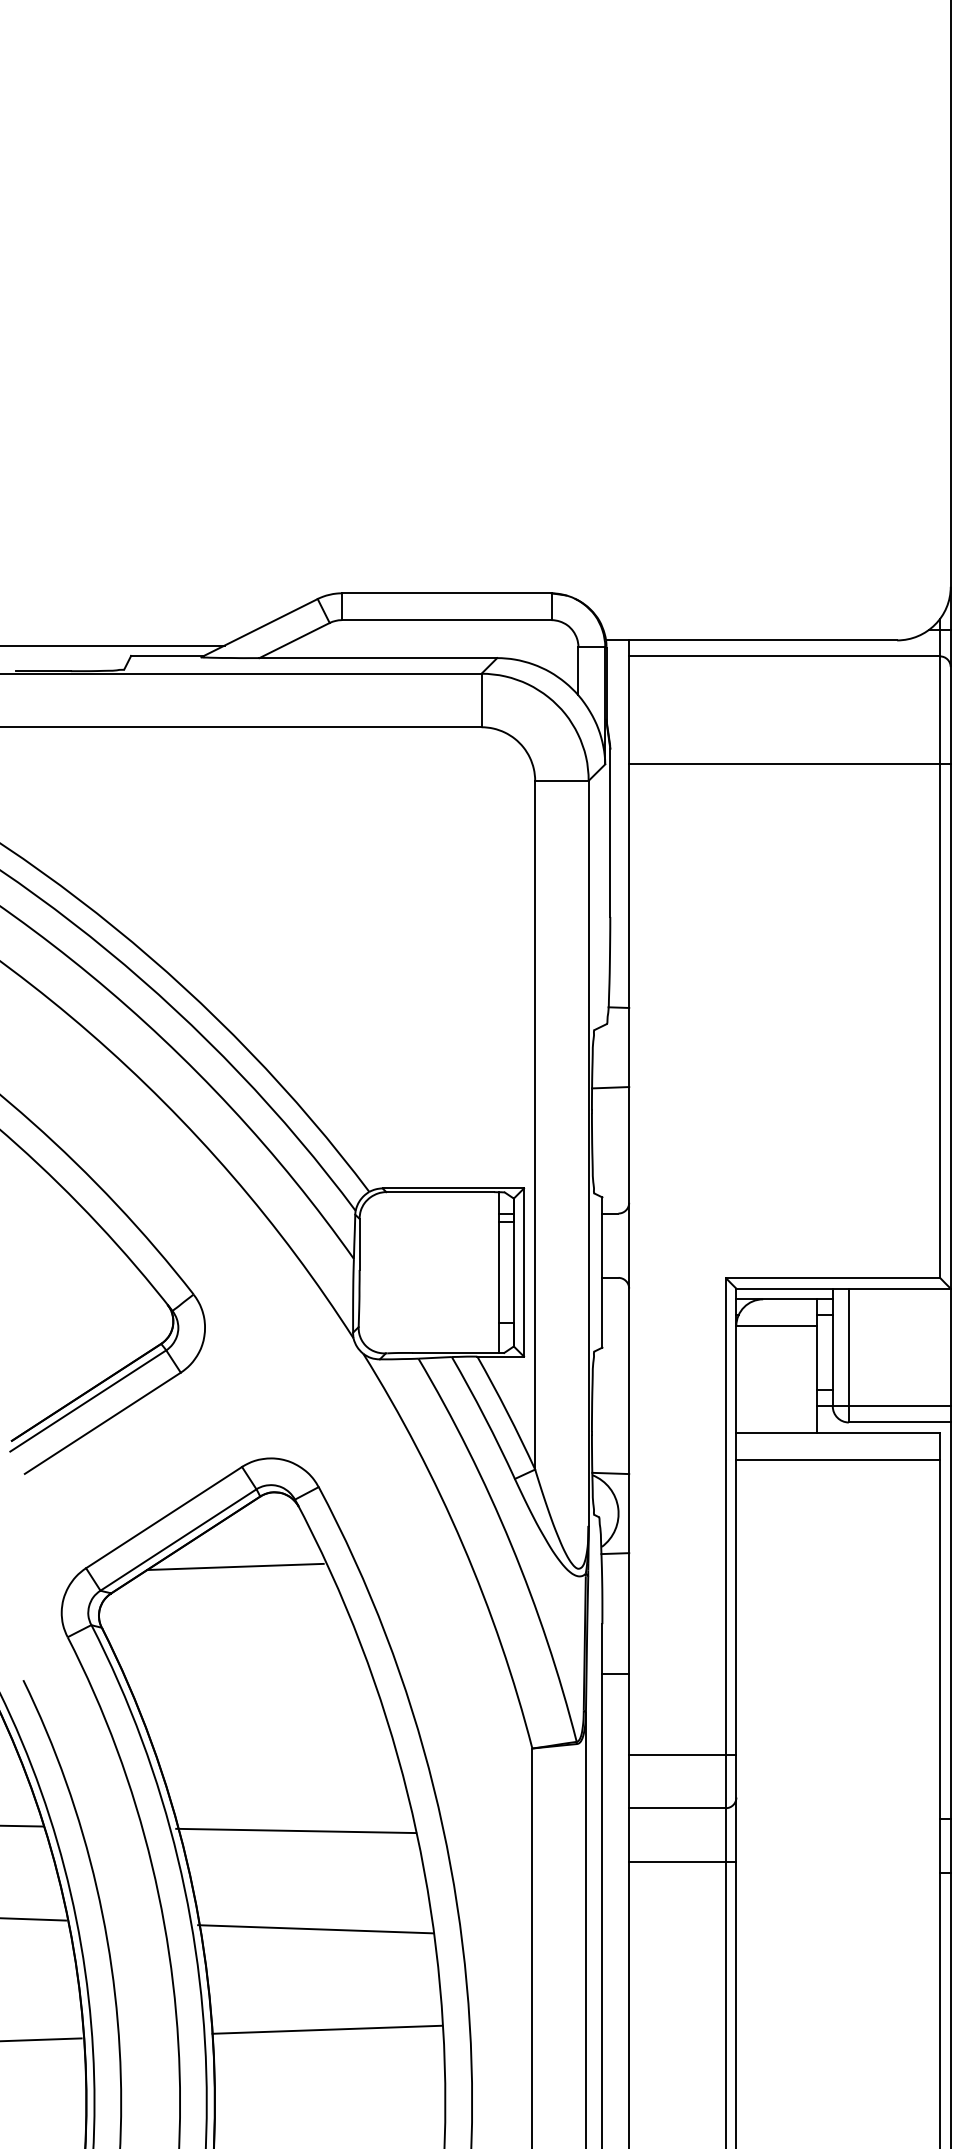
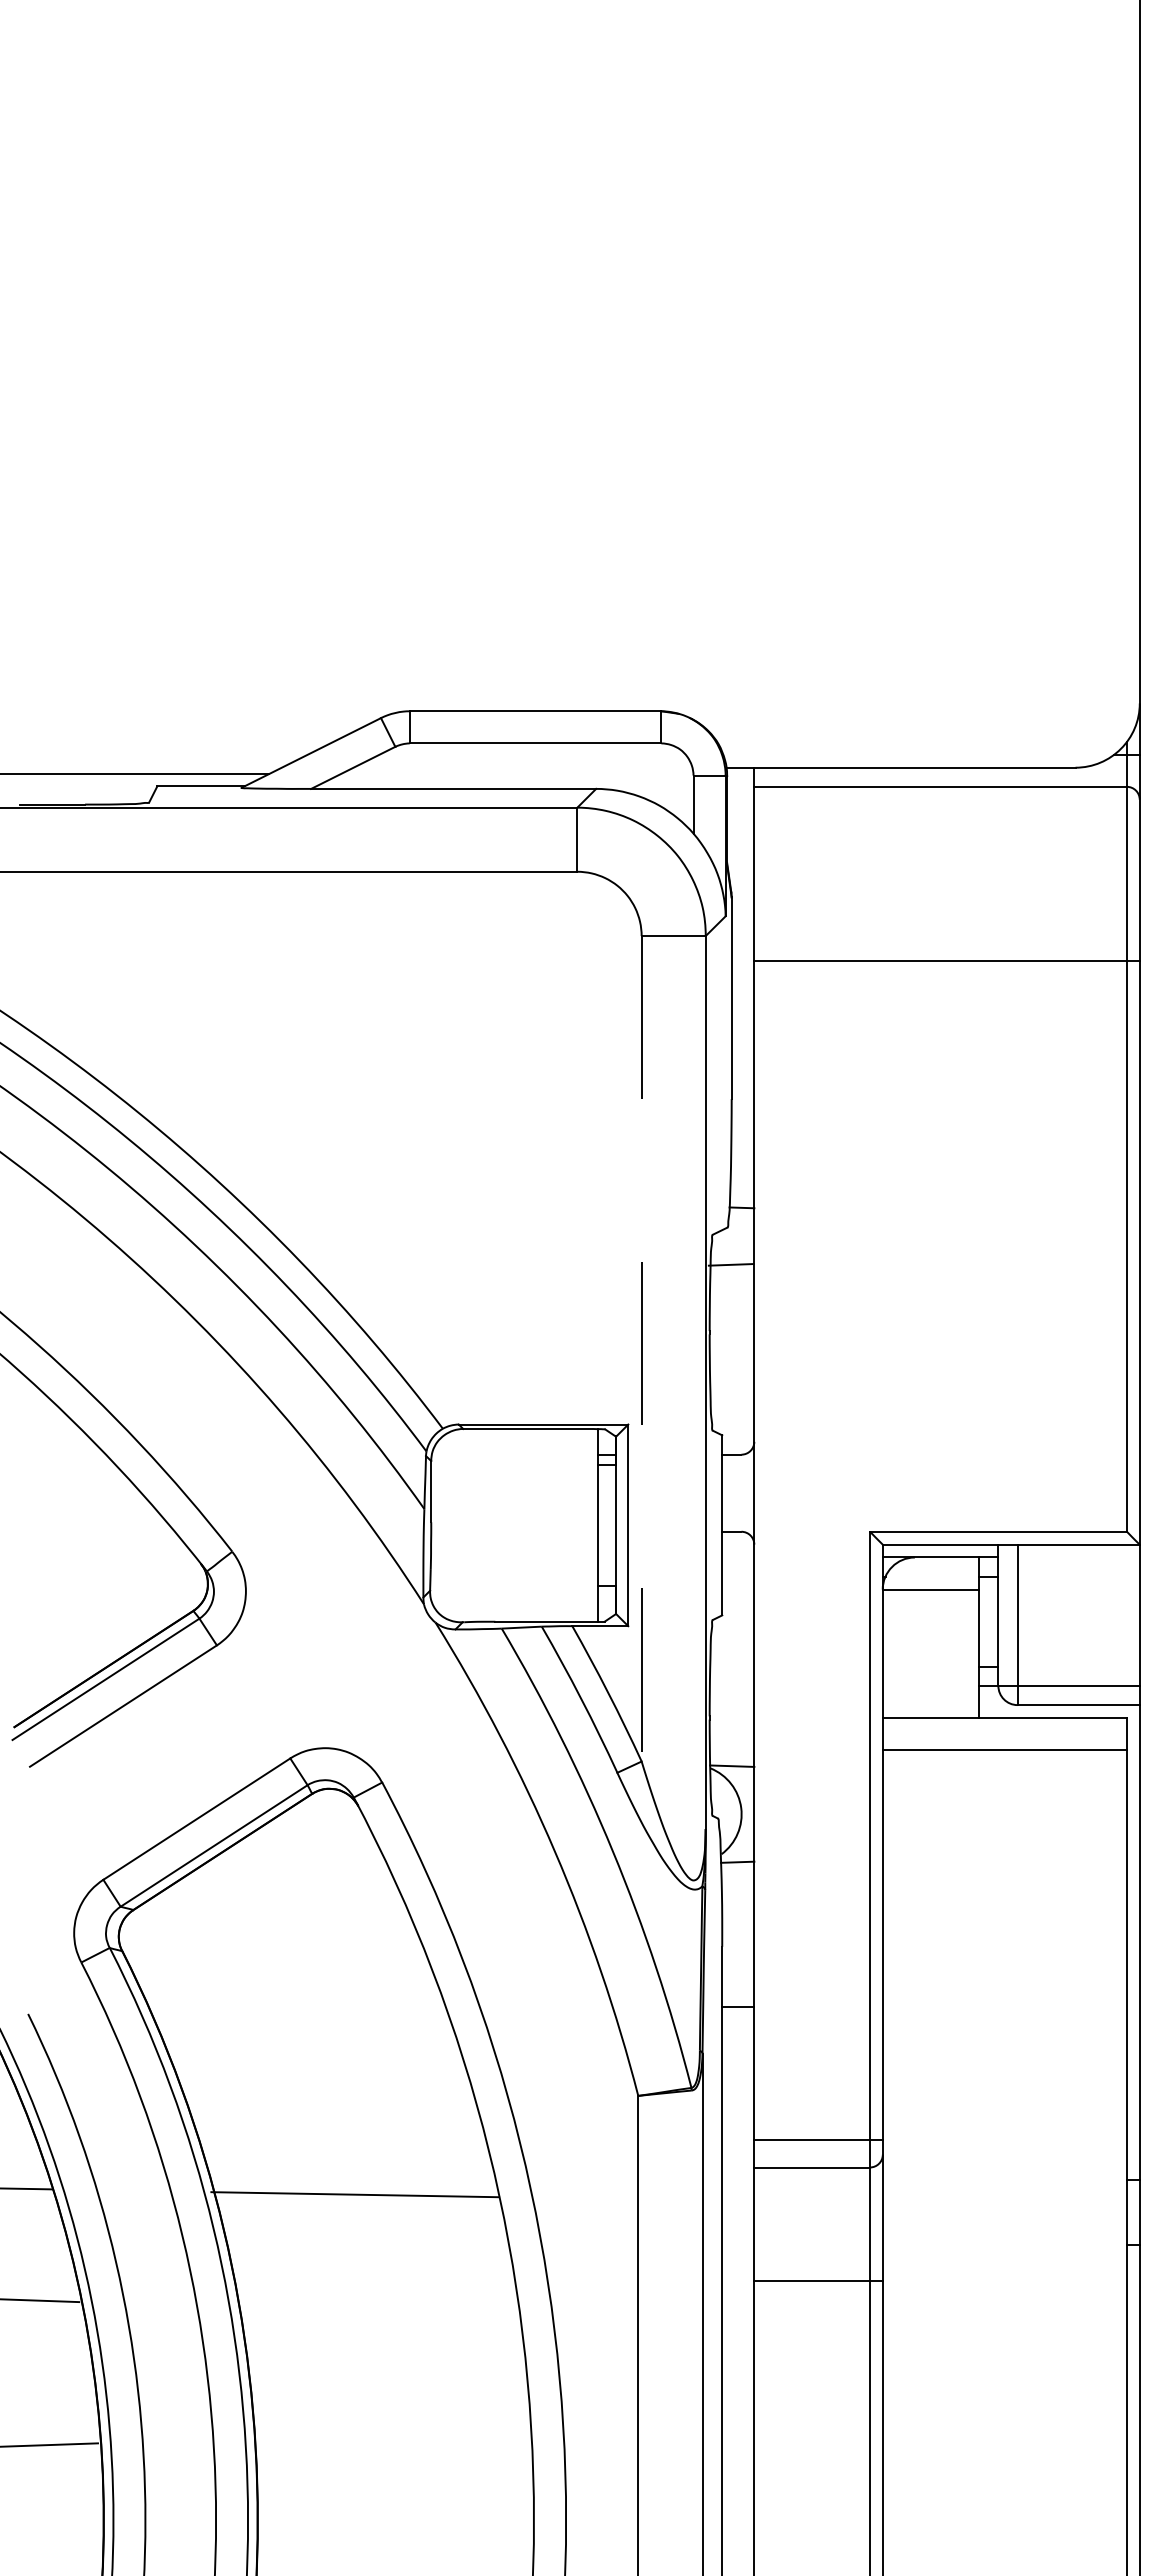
line: (789, 763) -> (946, 961), moved
line: (610, 1087) -> (730, 1264), moved
line: (535, 1124) -> (641, 1348), solid -> dashed
line: (235, 1566) -> (282, 1877), removed
line: (682, 1754) -> (818, 2140), moved
line: (682, 1861) -> (818, 2280), moved
line: (315, 1929) -> (378, 2312), removed
line: (327, 2029) -> (392, 2432), removed

